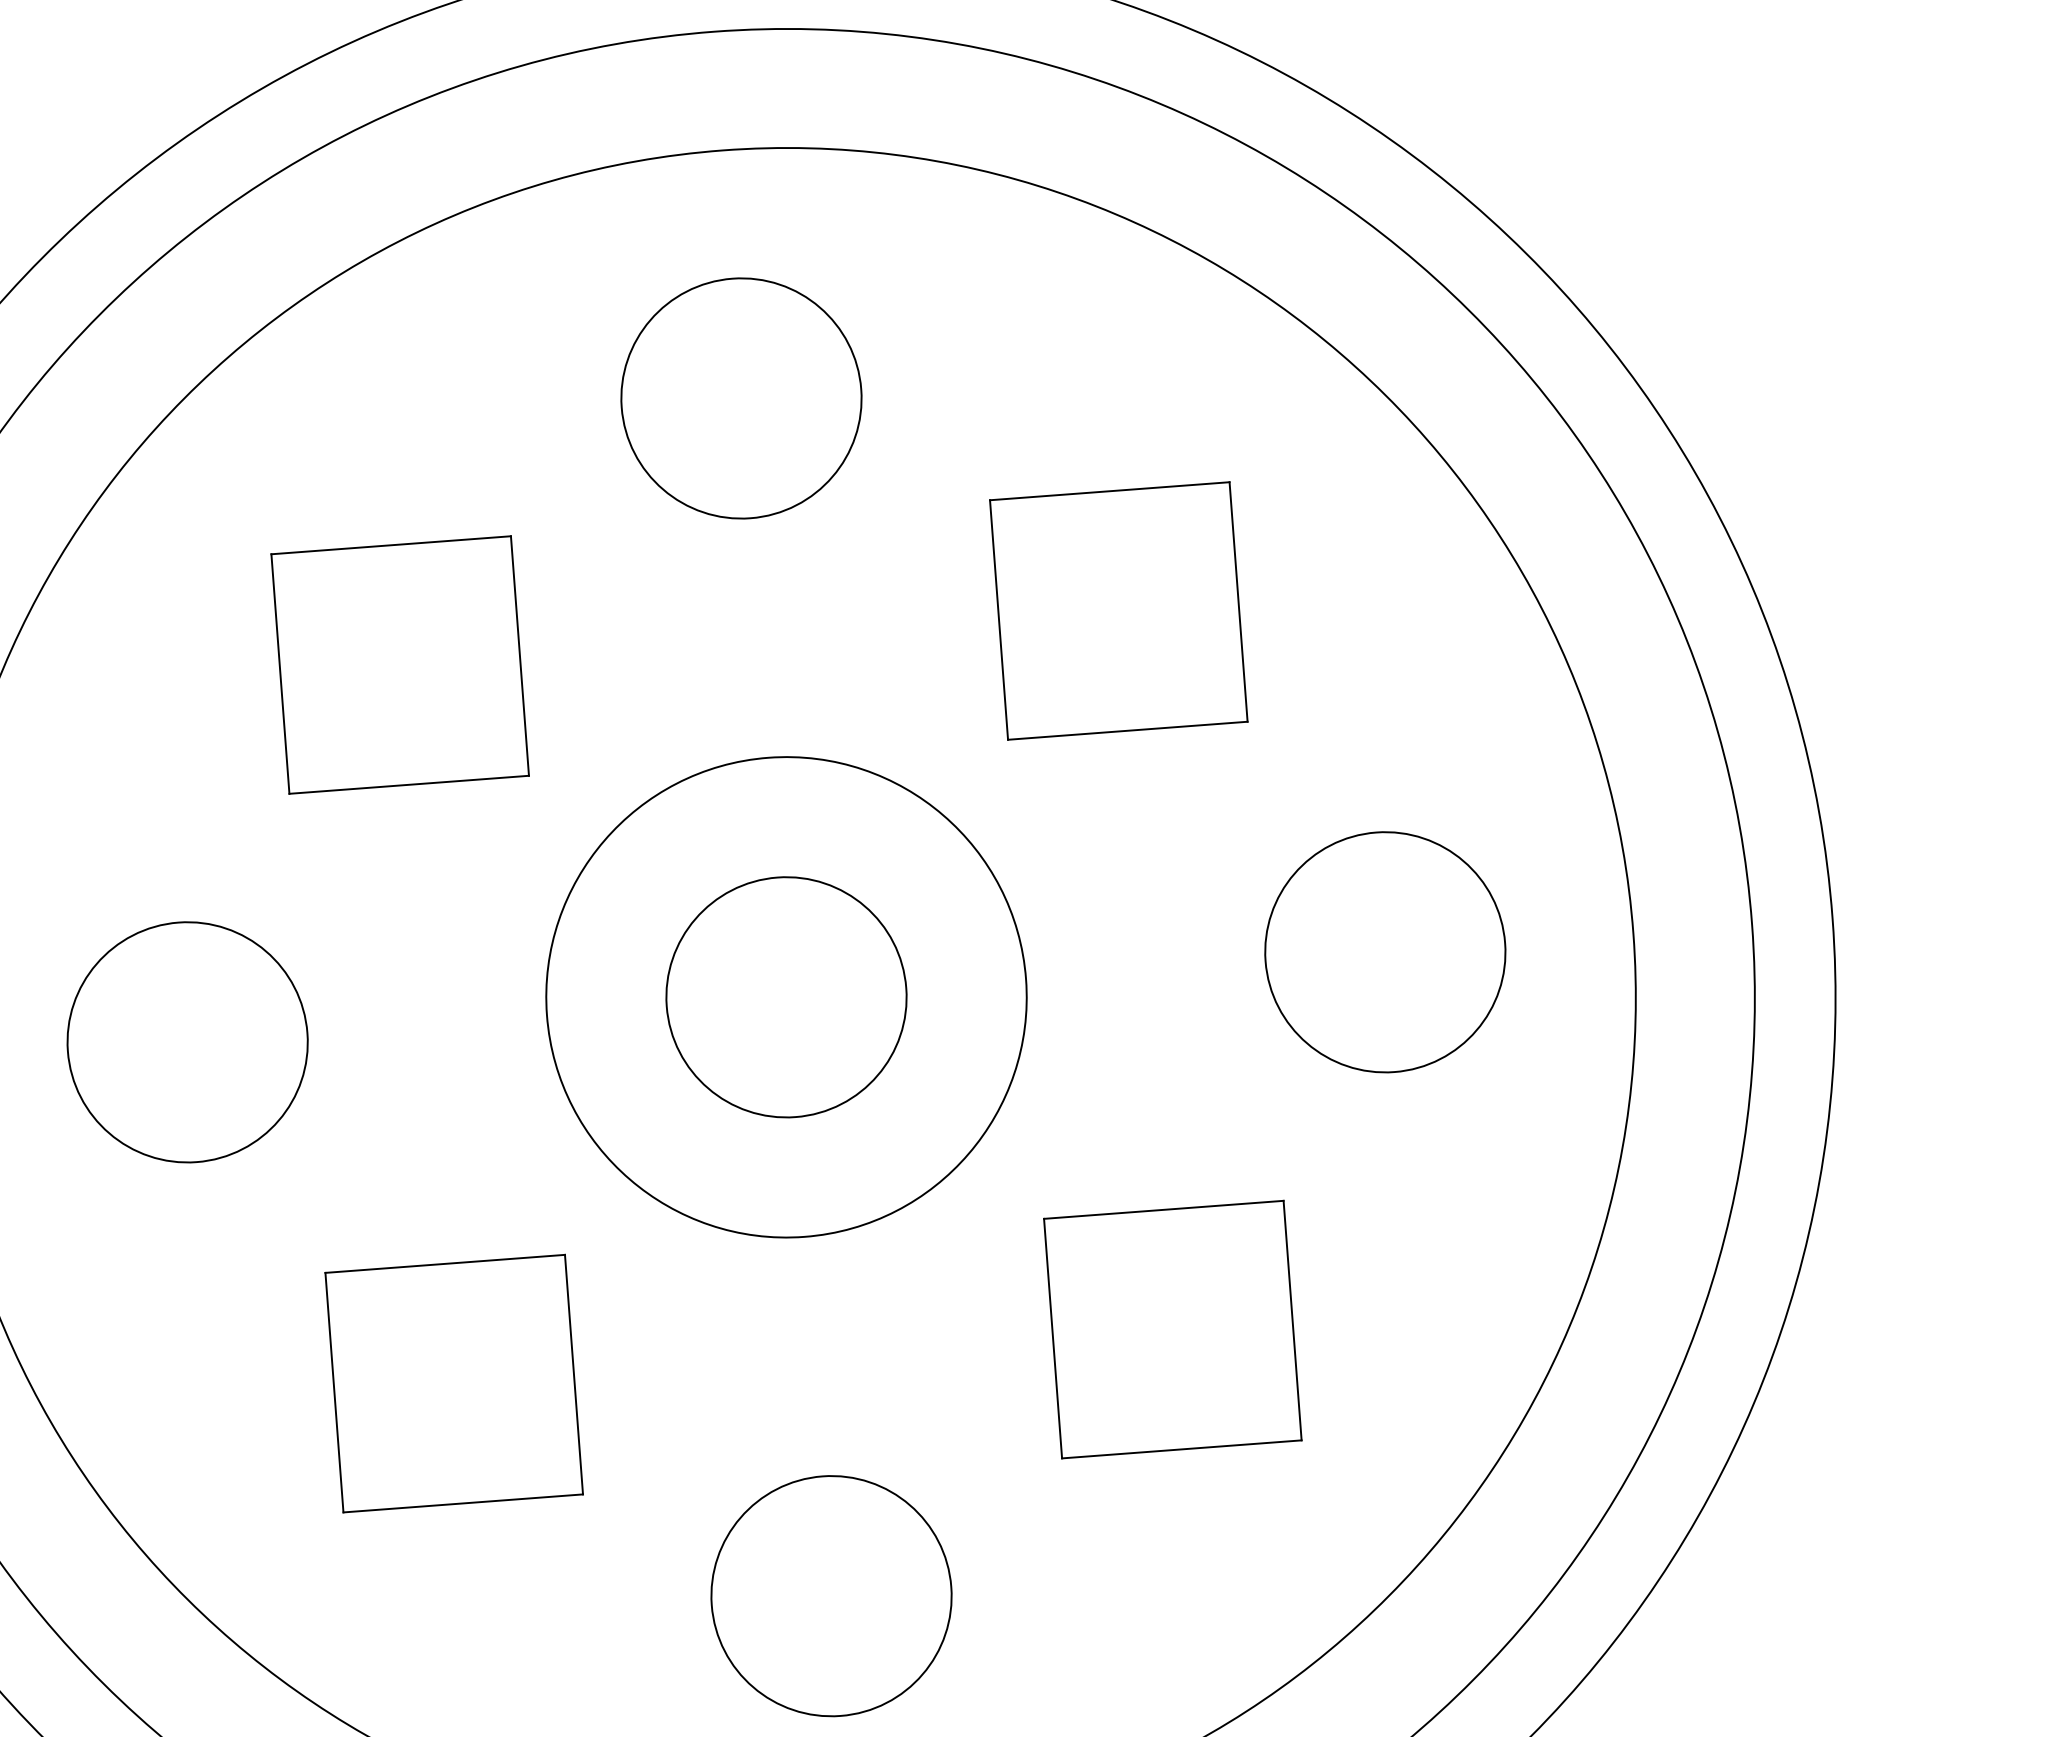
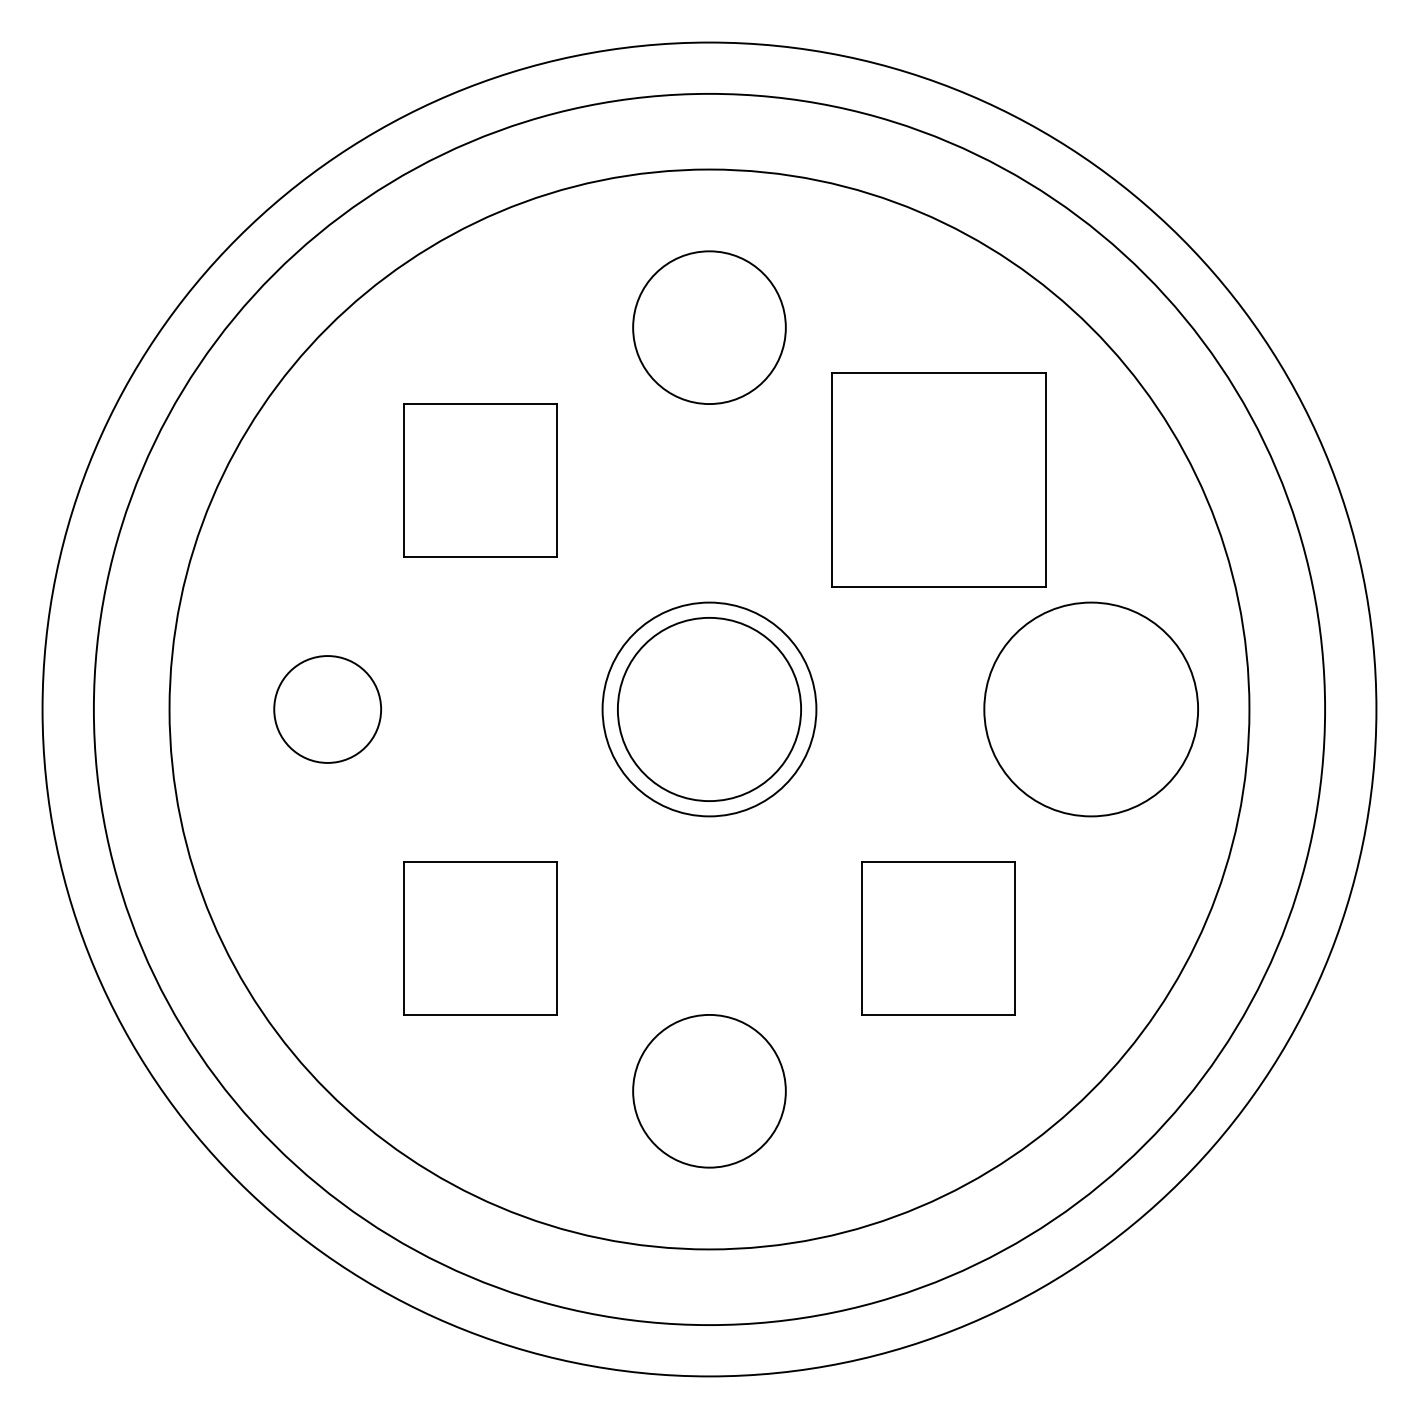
part: (1118, 611) -> (938, 480), size x1.4
circle: (1385, 952) -> (1091, 709), size x1.4
circle: (786, 997) -> (709, 709), size x0.6
circle: (786, 997) -> (709, 709), size x1.4
circle: (187, 1042) -> (327, 709), size x0.7

